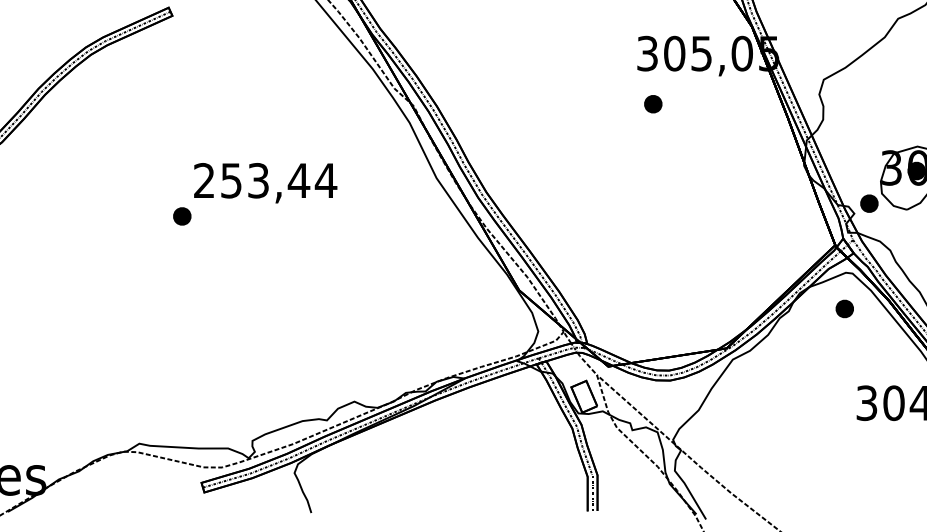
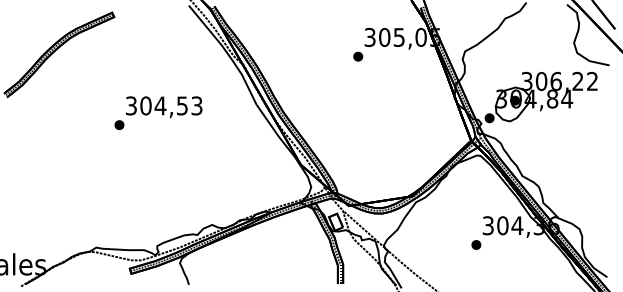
part: (653, 103) -> (358, 56), moved
text: (265, 179) -> (164, 105), 253,44 -> 304,53
part: (845, 308) -> (476, 244), moved

